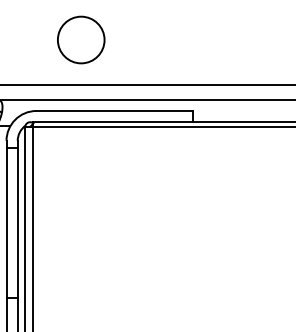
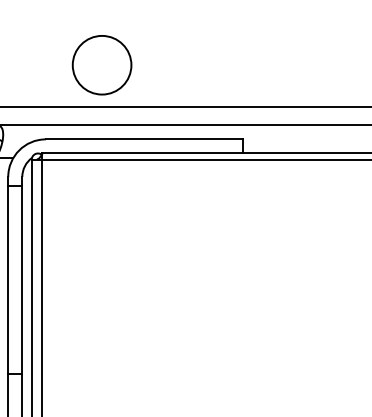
circle: (80, 40) -> (101, 65), moved

